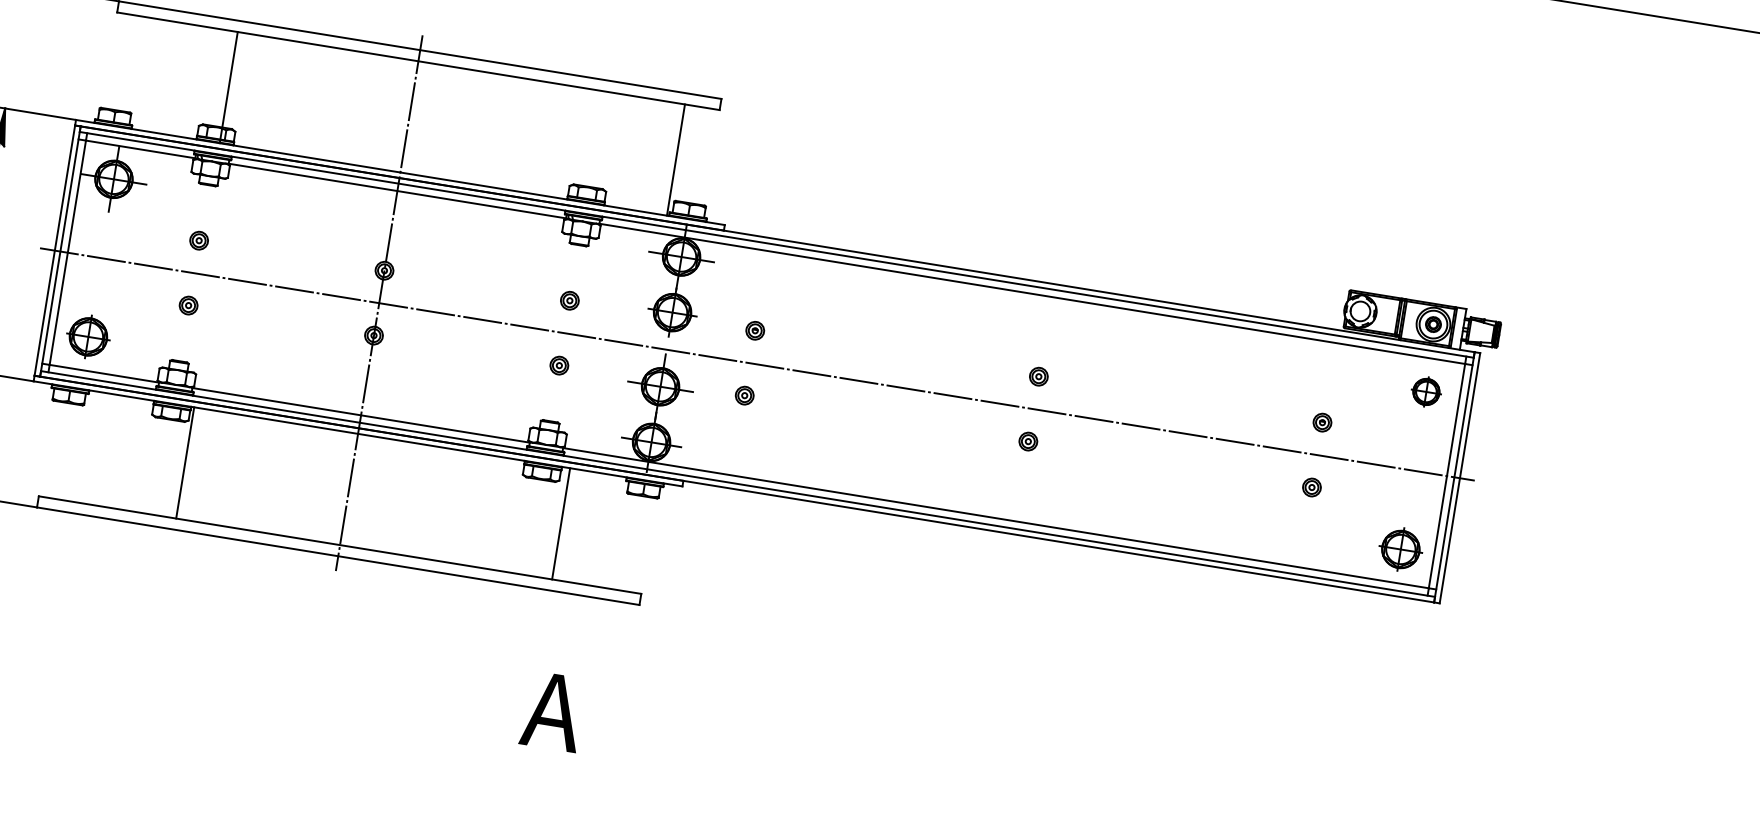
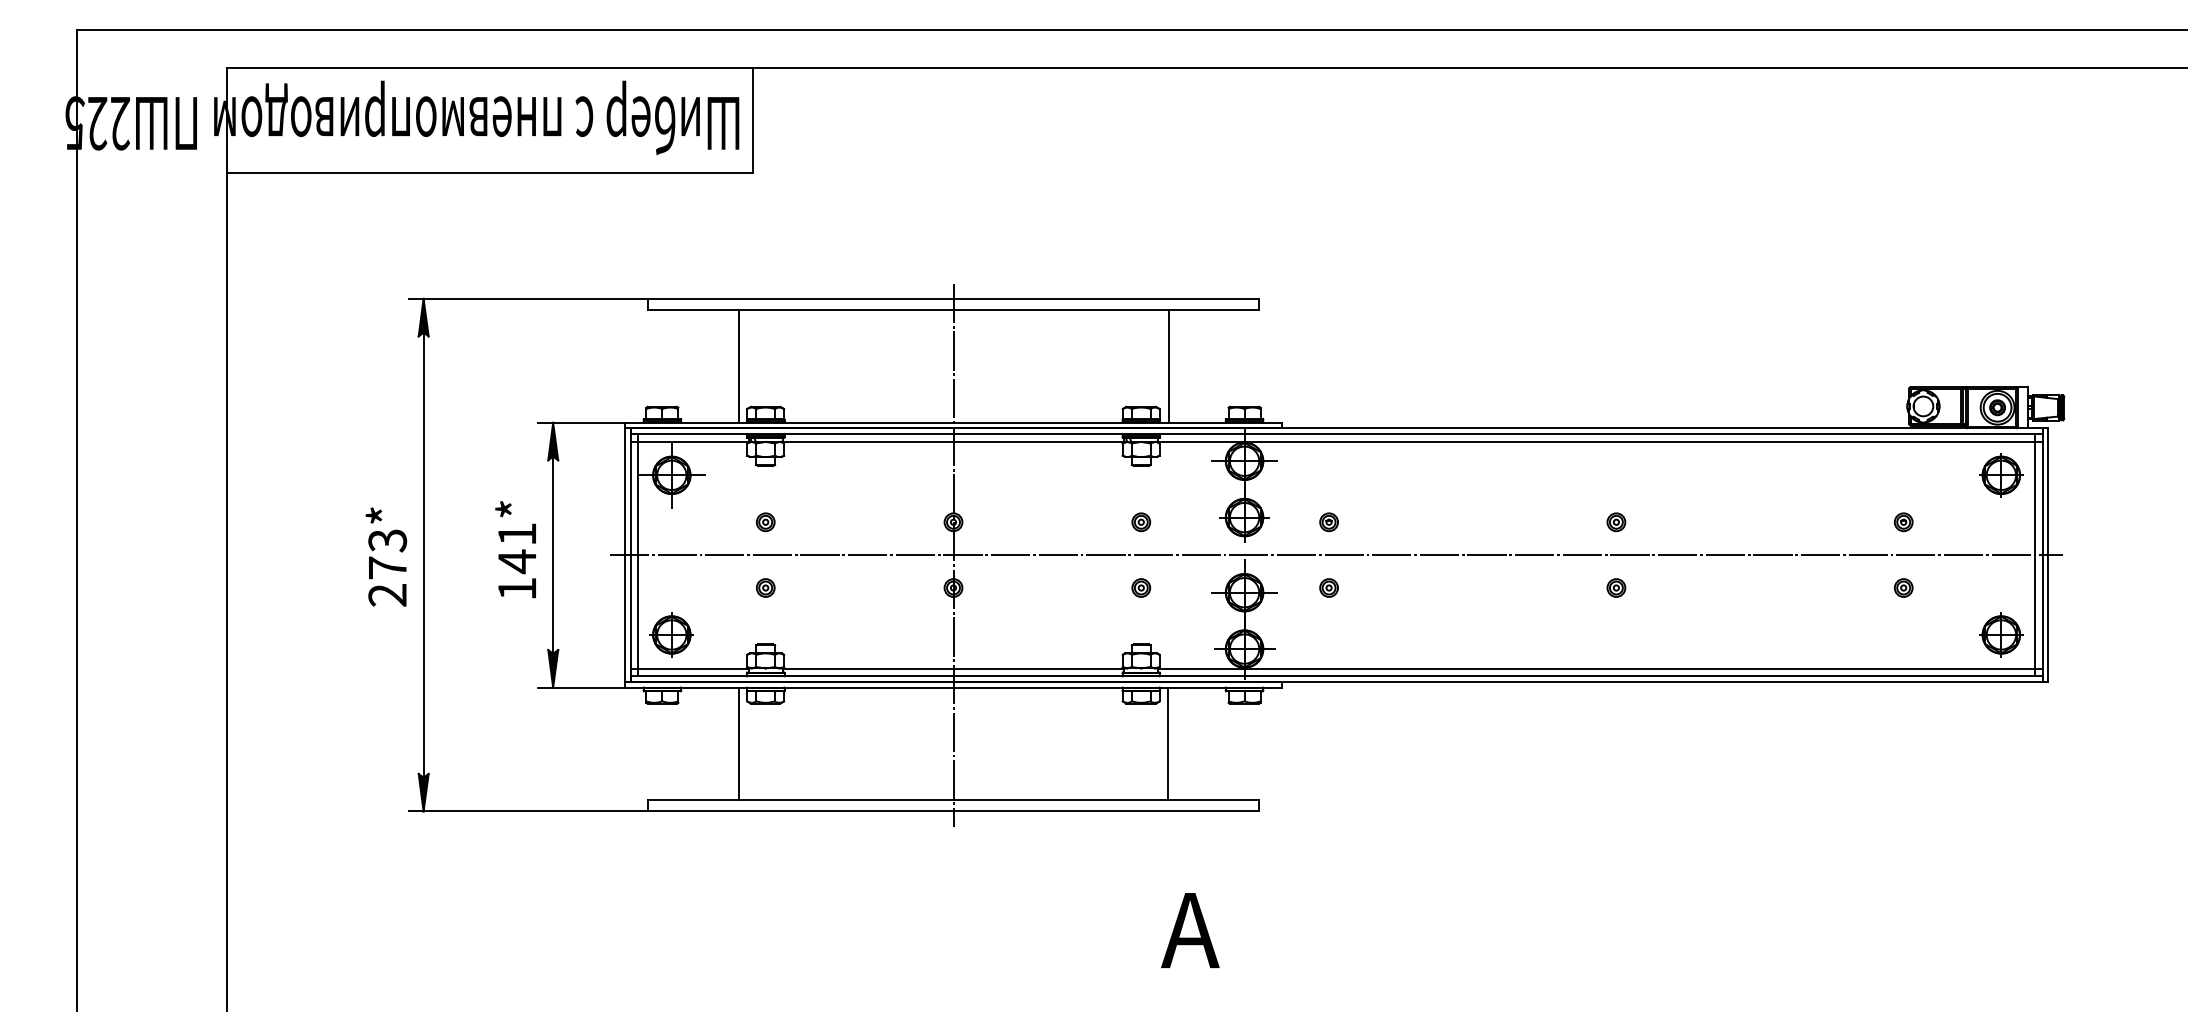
line: (228, 87) -> (738, 366), moved
line: (675, 160) -> (1168, 366), moved
part: (1426, 392) -> (2001, 475), size x1.43
line: (185, 462) -> (738, 743), moved

